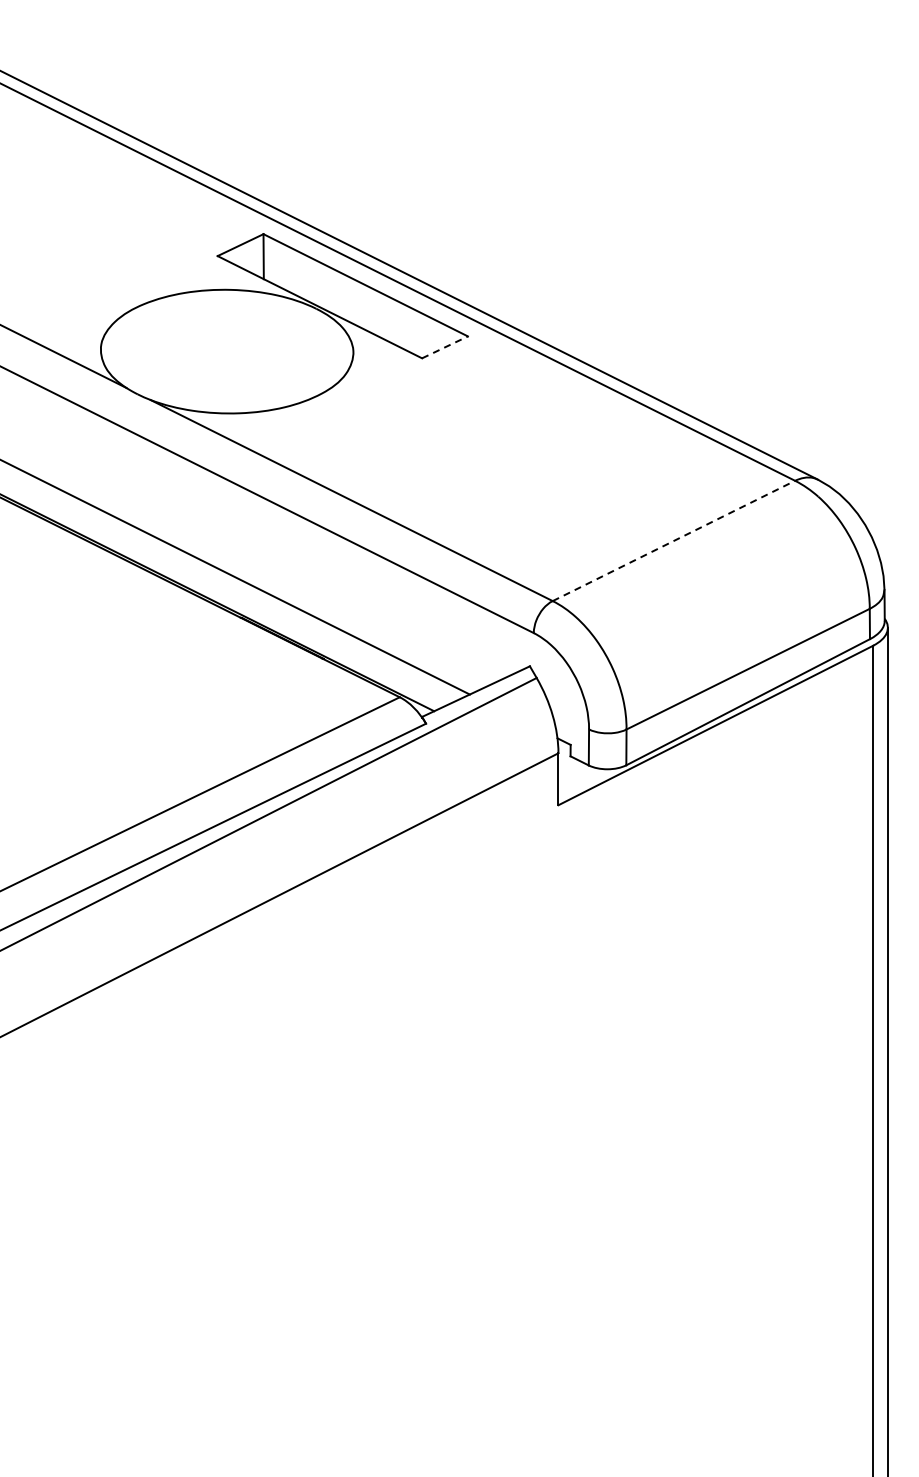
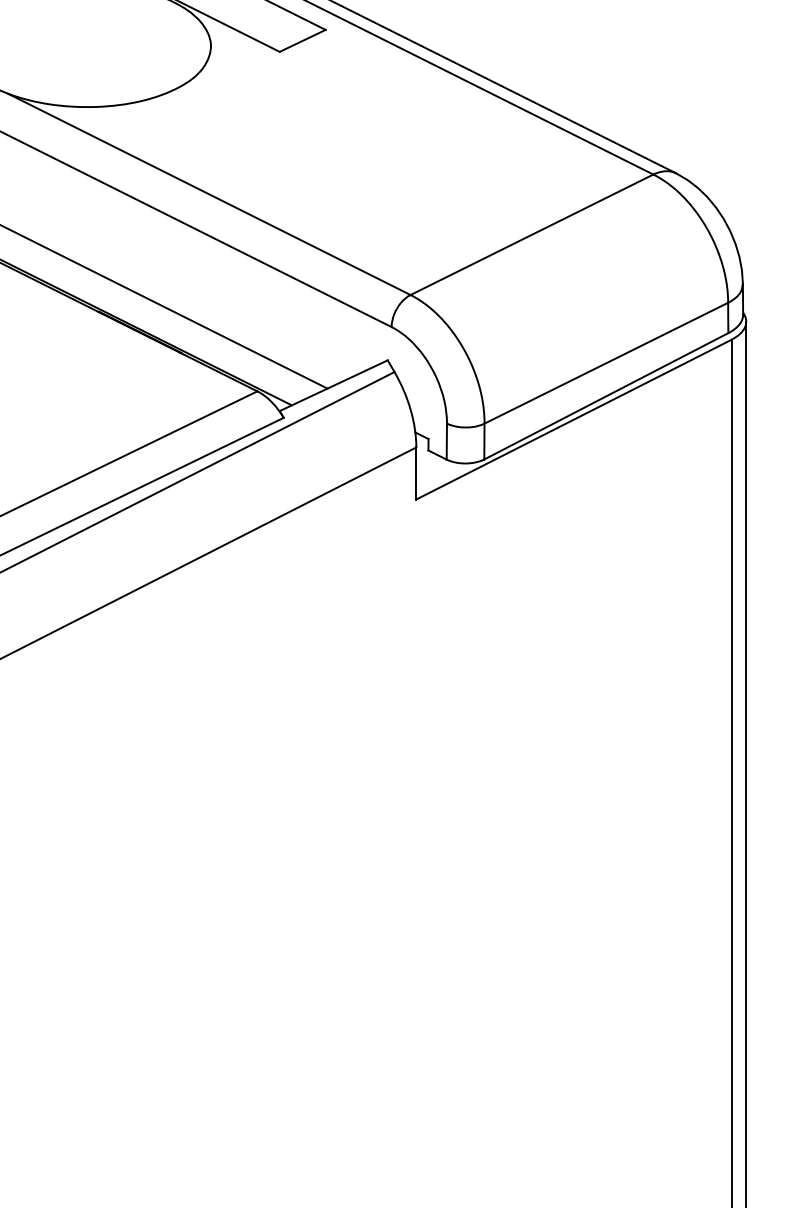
line: (445, 347) -> (303, 41), dashed -> solid
line: (674, 540) -> (532, 234), dashed -> solid

